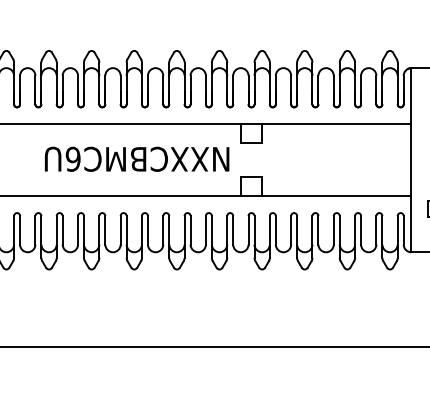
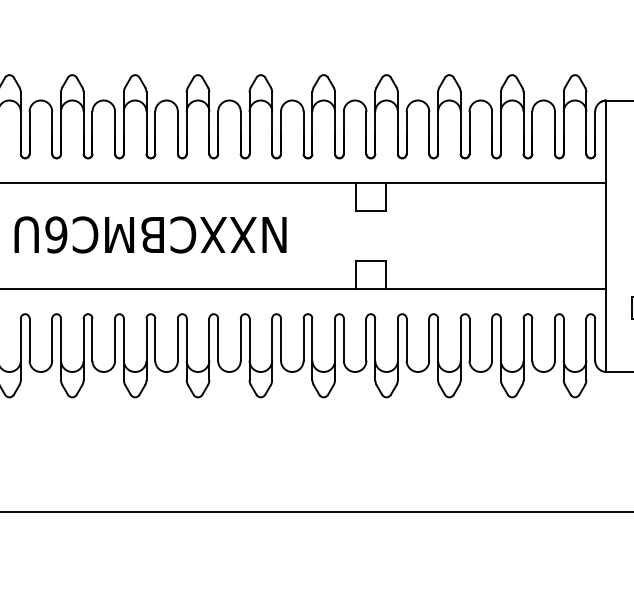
text: (137, 158) -> (151, 233), moved

